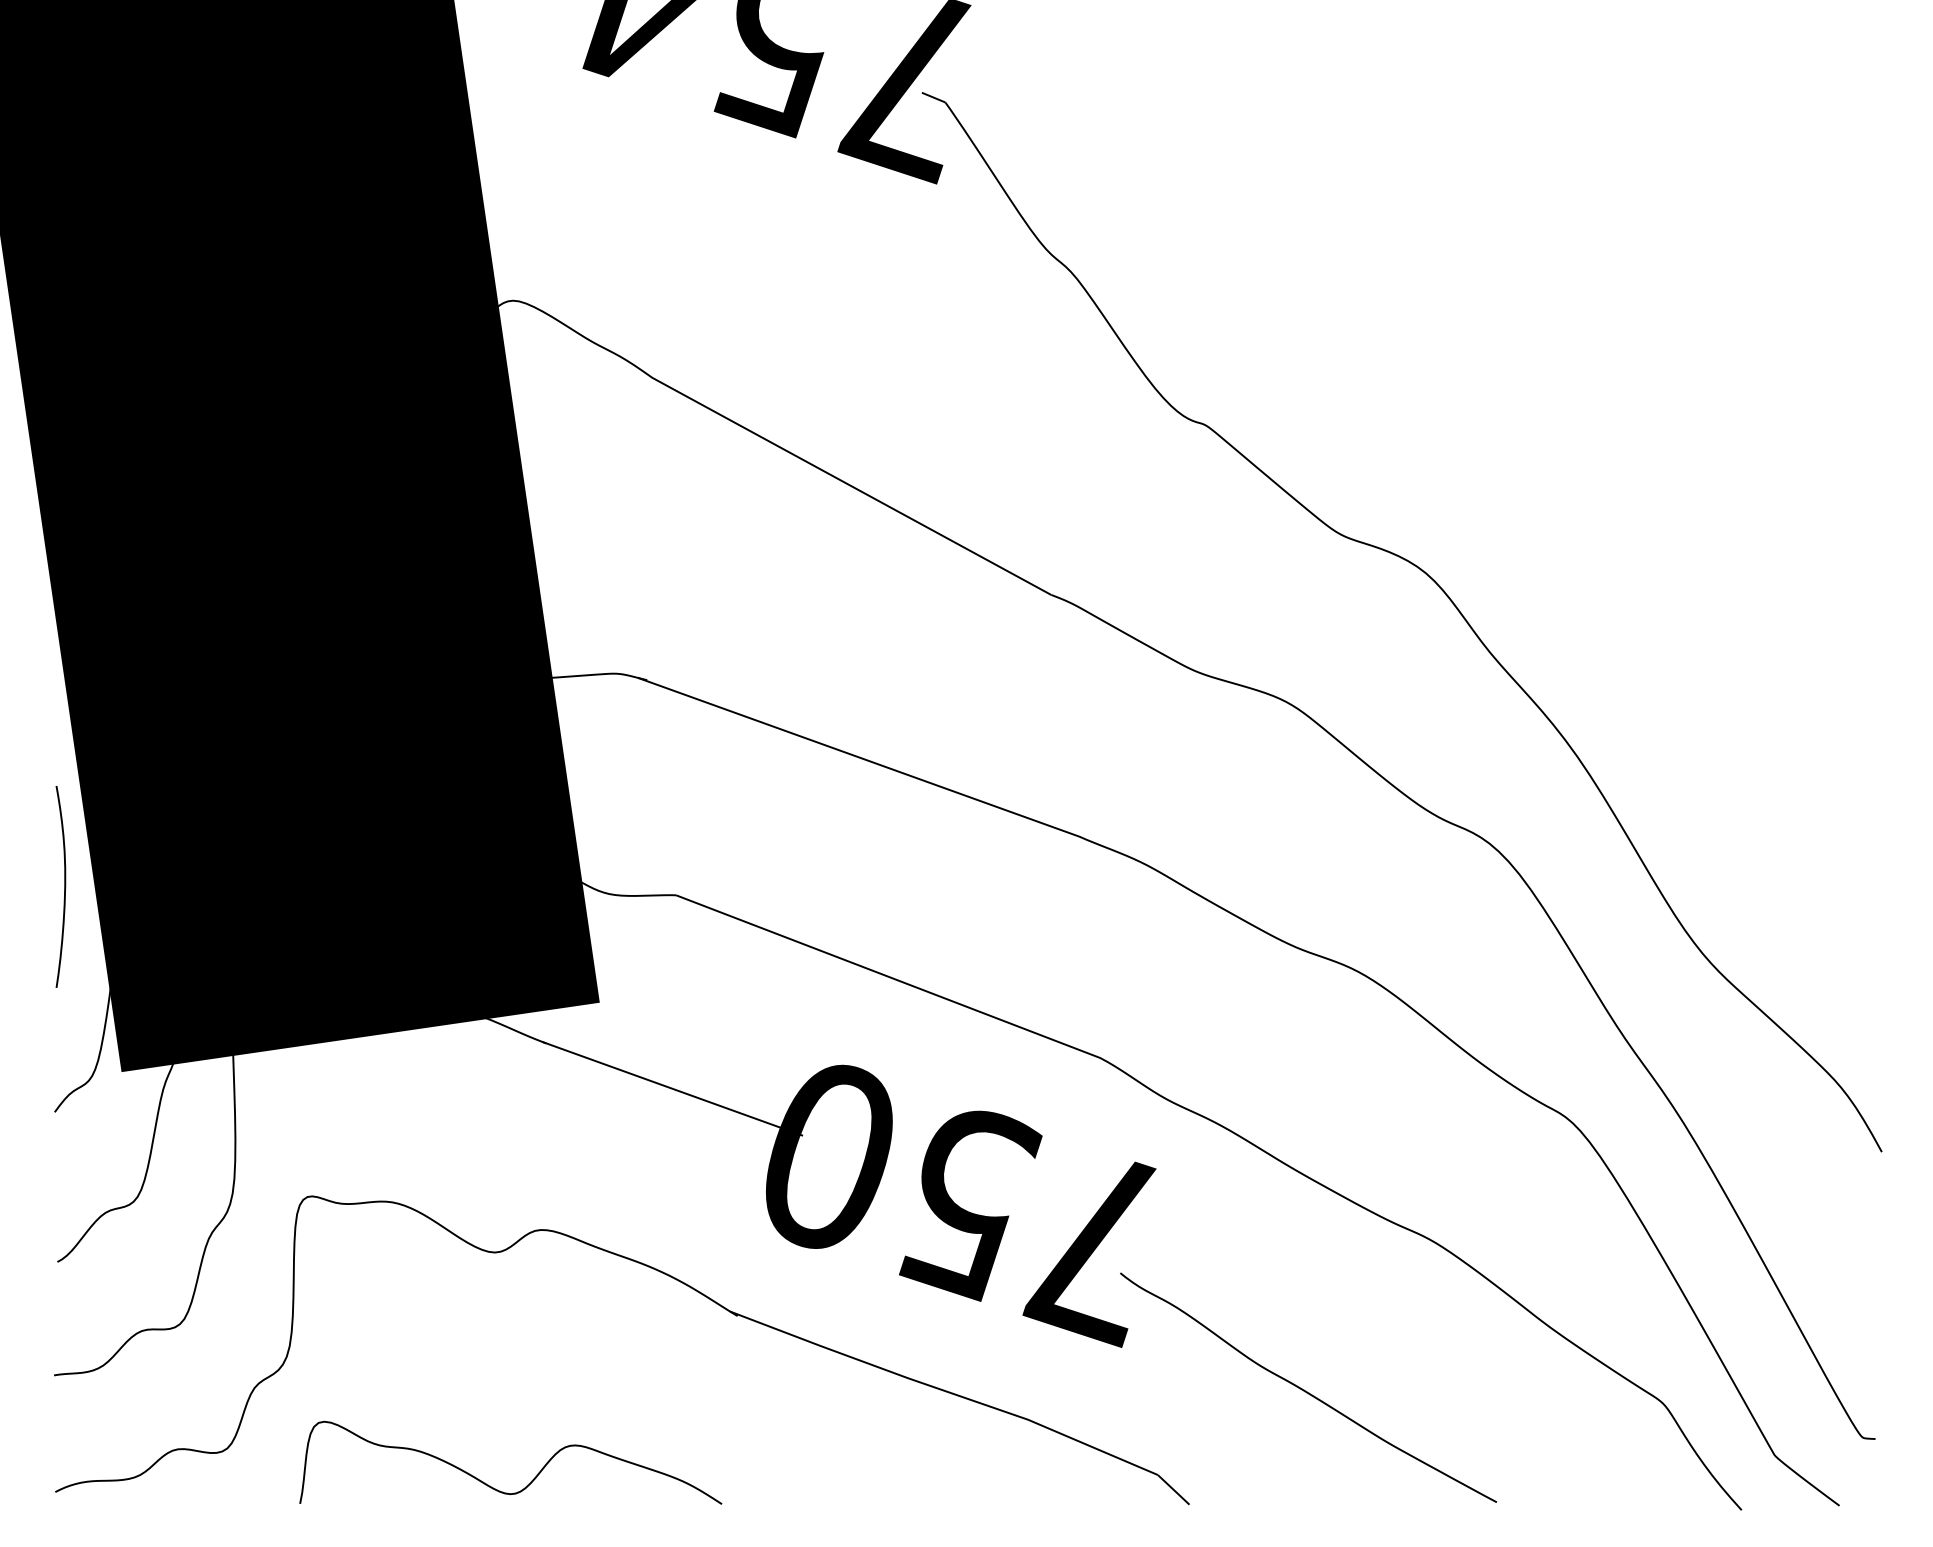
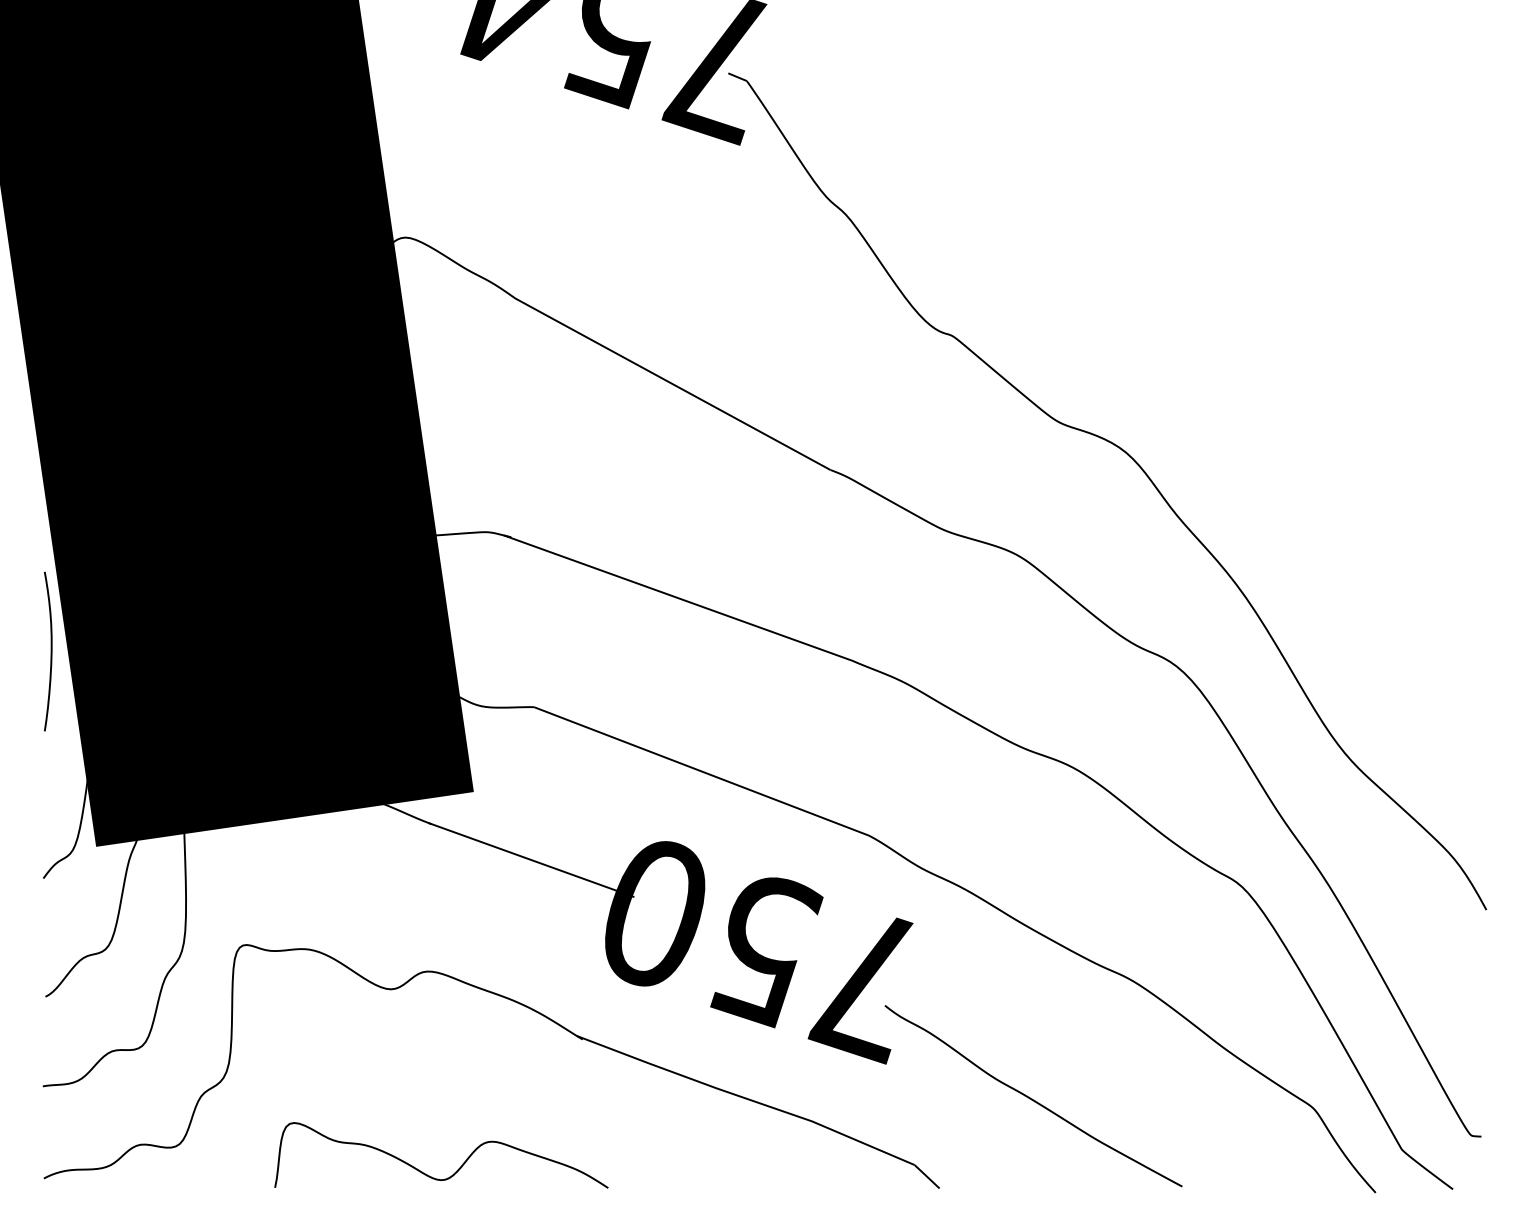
curve: (64, 886) -> (51, 651), moved
curve: (530, 1481) -> (457, 1170), moved

